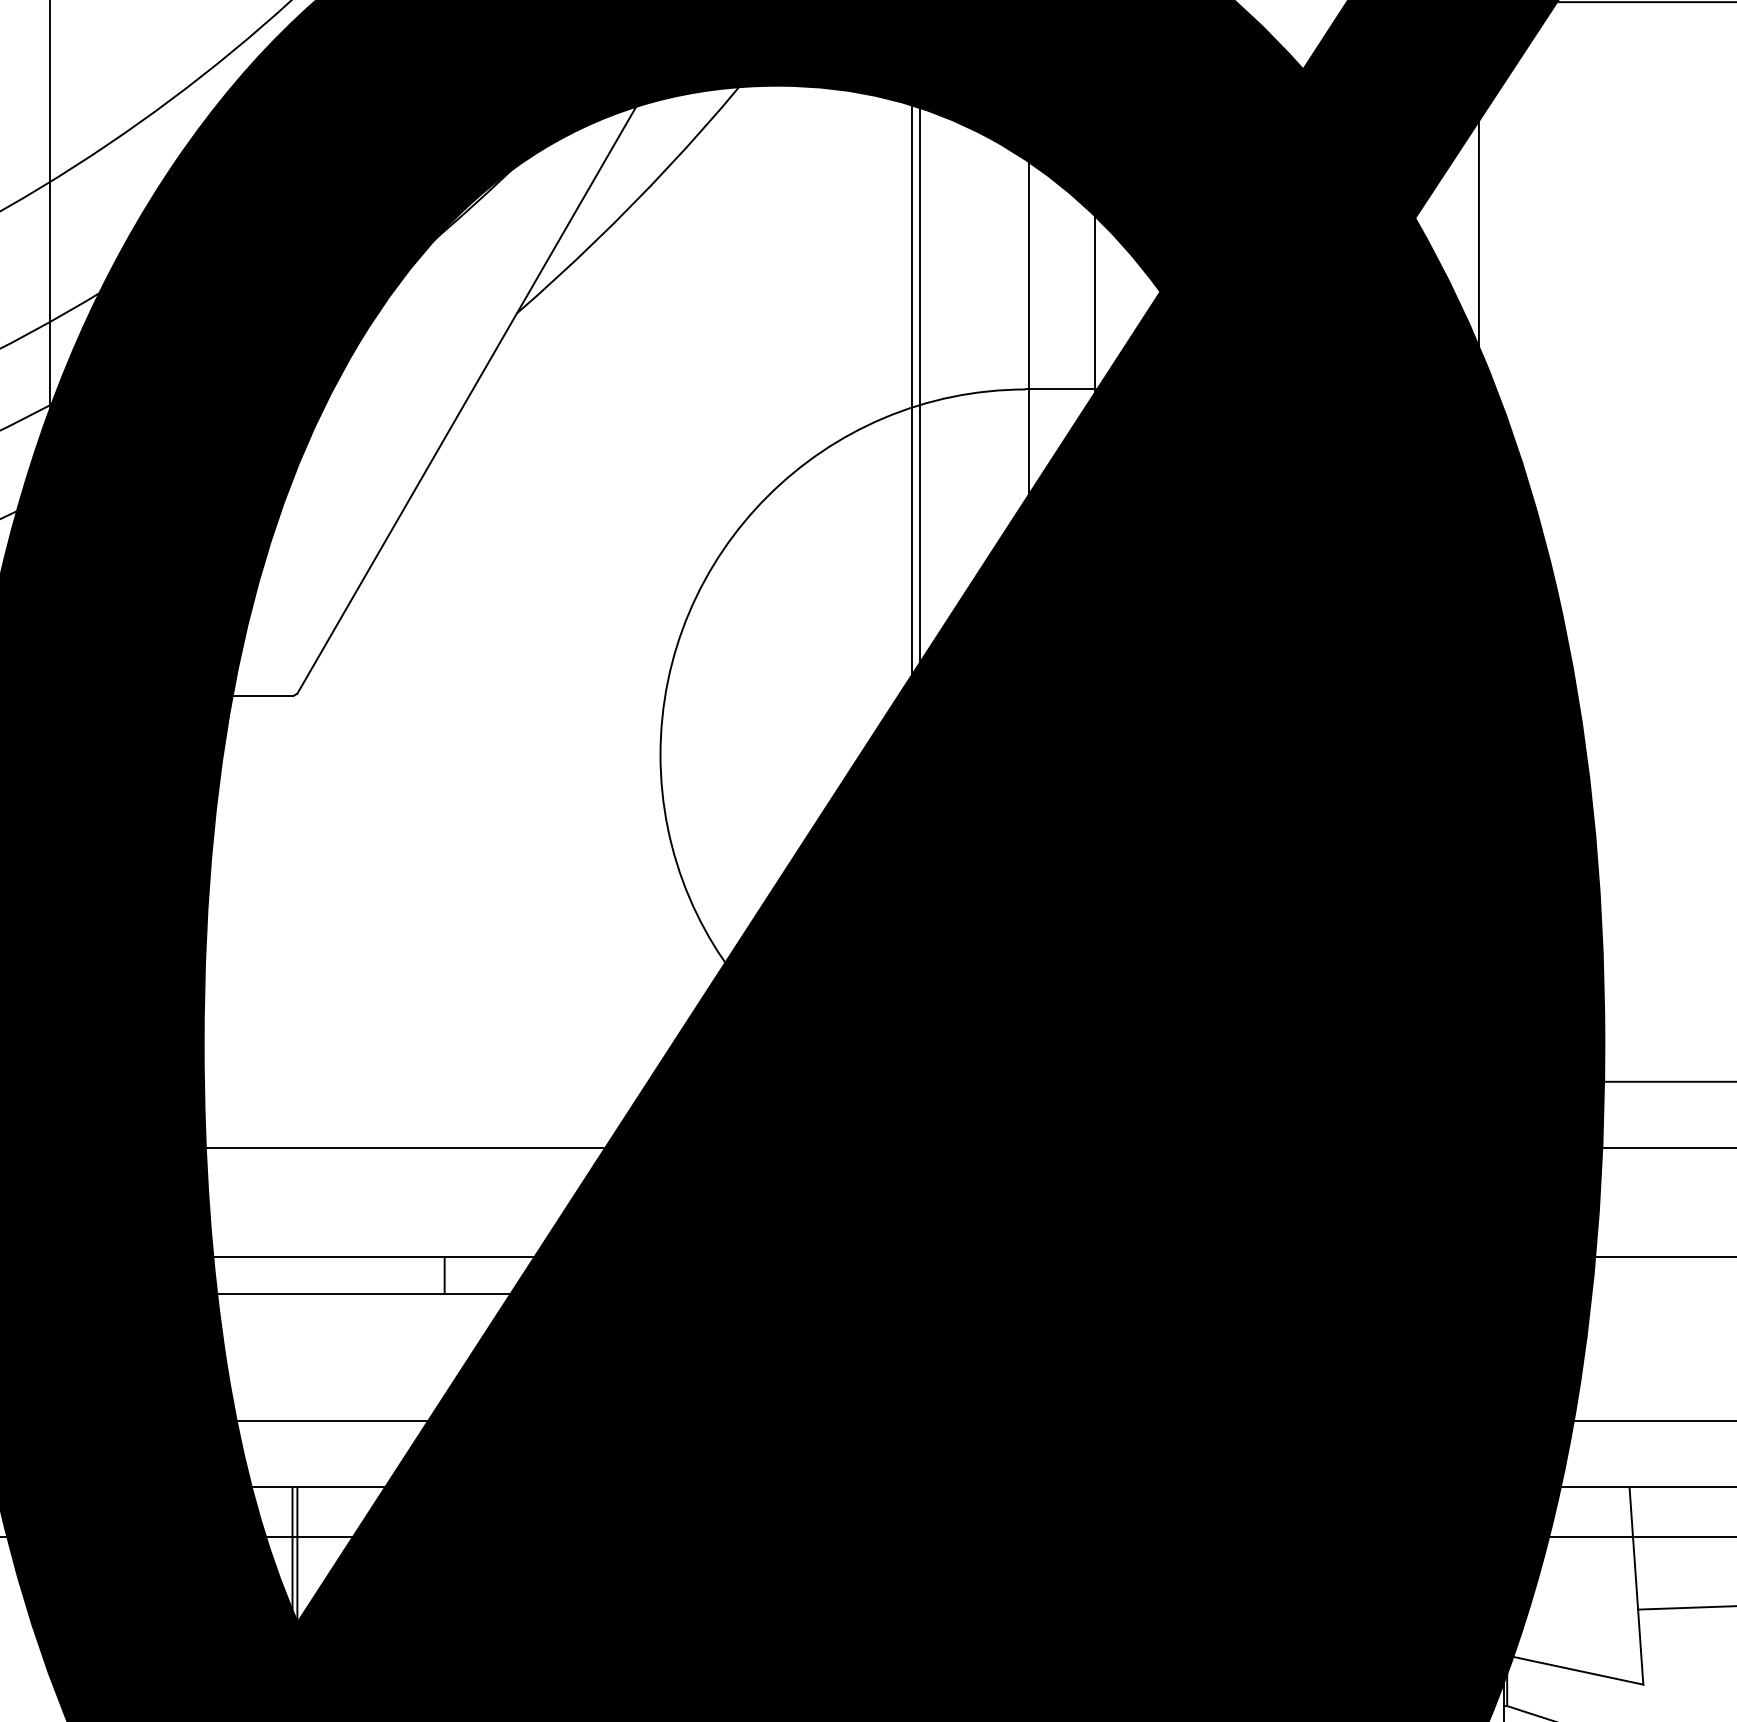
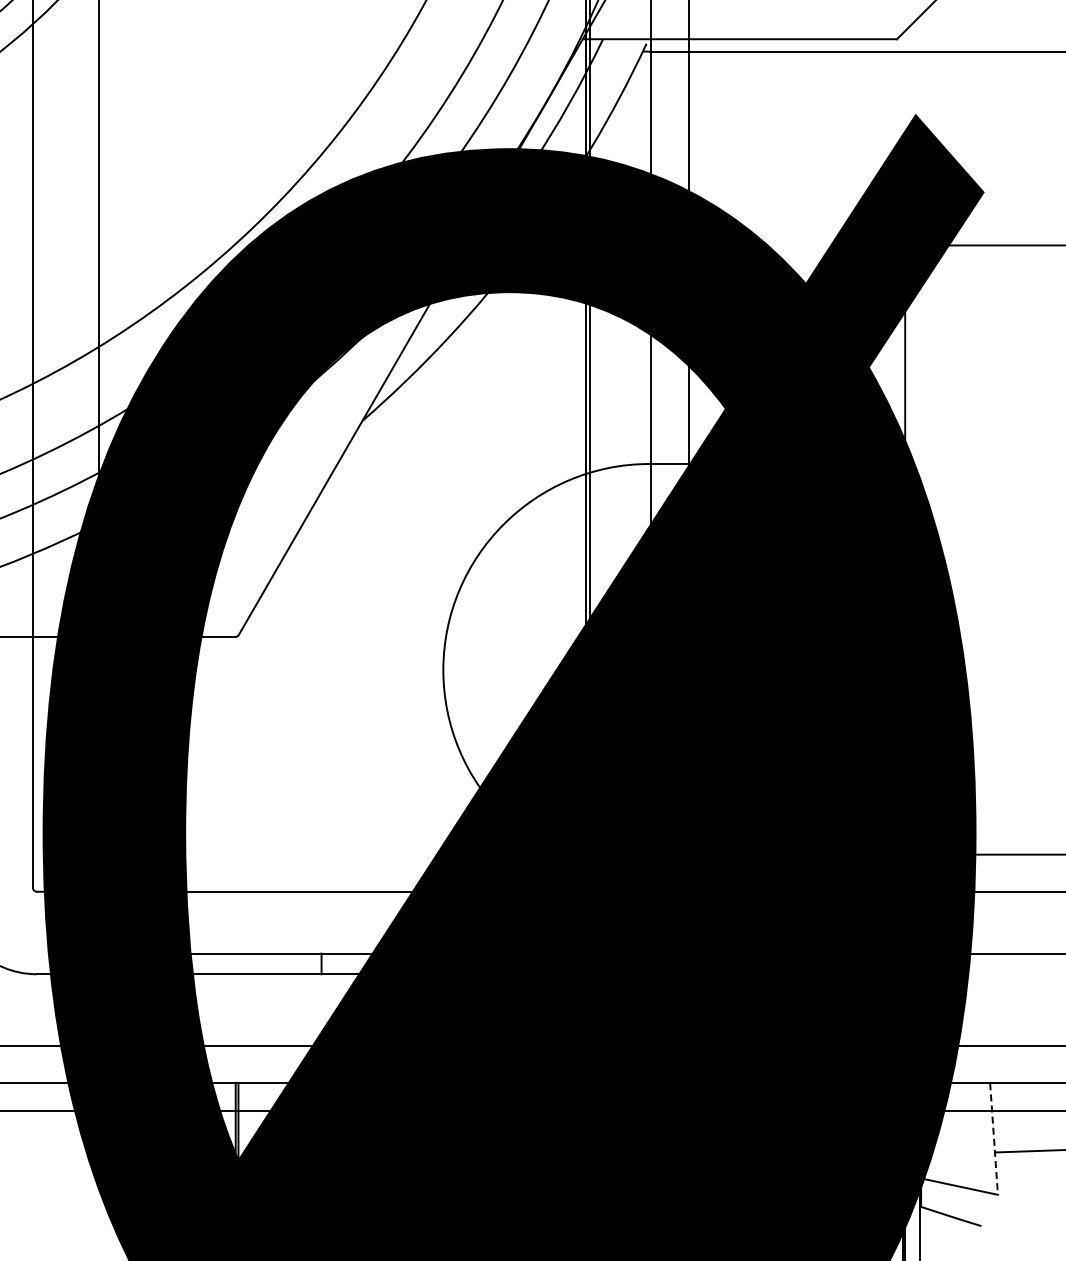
line: (1637, 1586) -> (994, 1139), solid -> dashed

